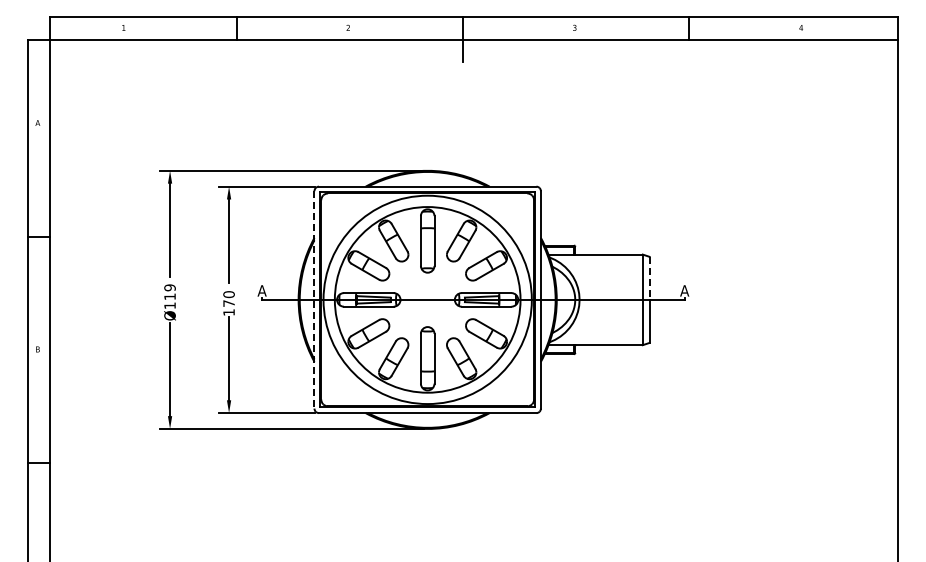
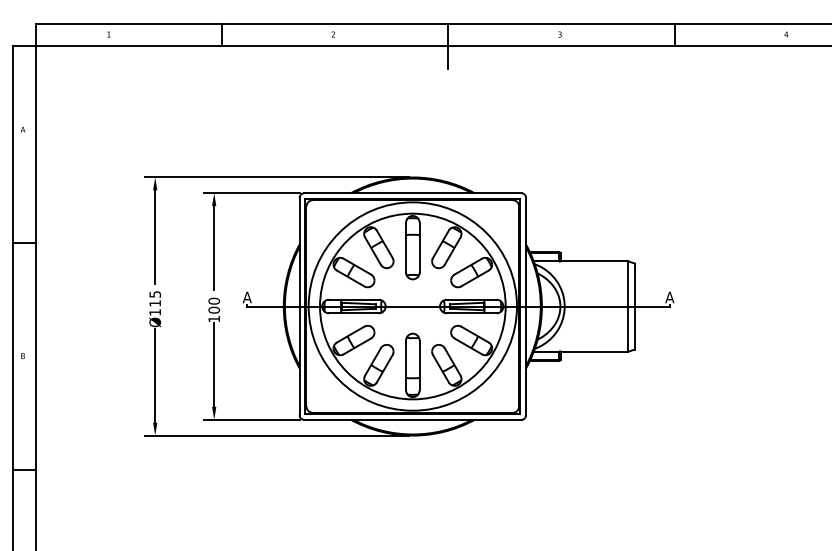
line: (649, 278) -> (634, 285), dashed -> solid
text: (169, 287) -> (154, 294), Ø119 -> Ø115
line: (314, 299) -> (299, 306), dashed -> solid
text: (228, 303) -> (213, 310), 170 -> 100

